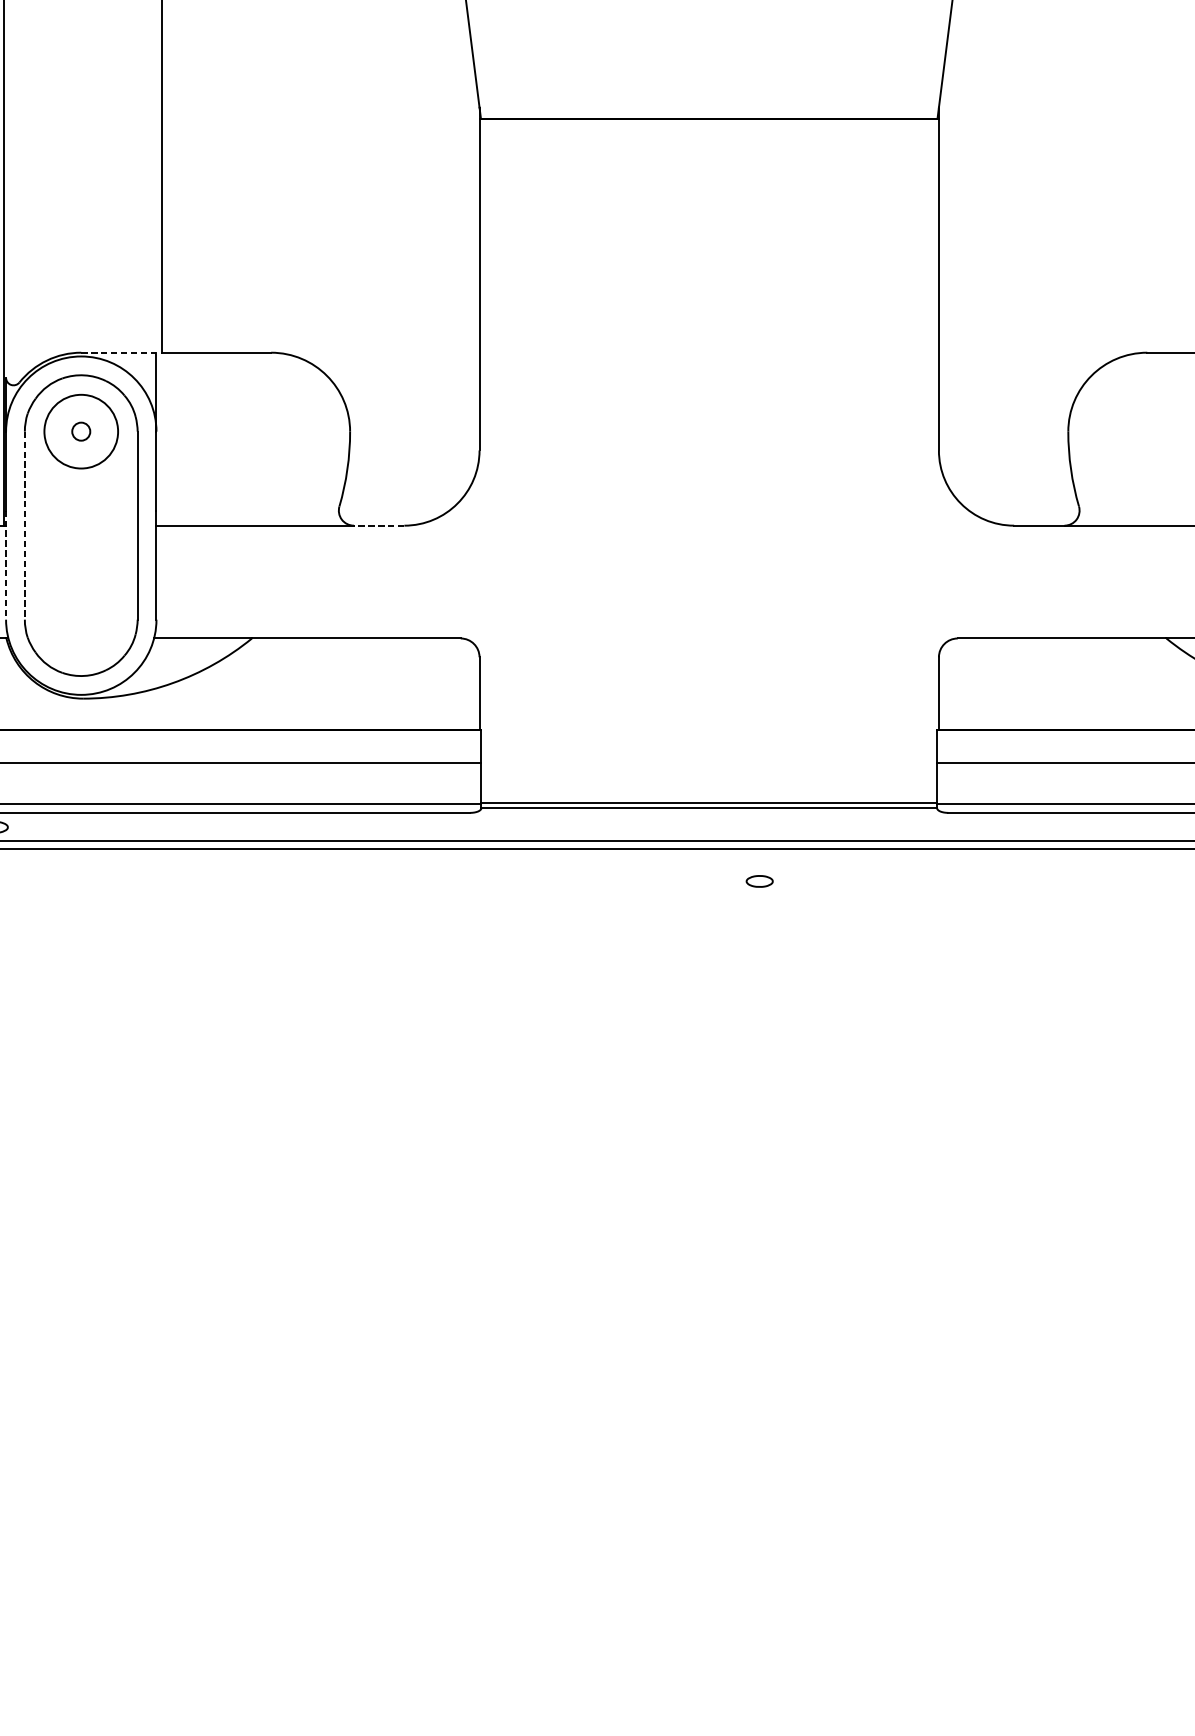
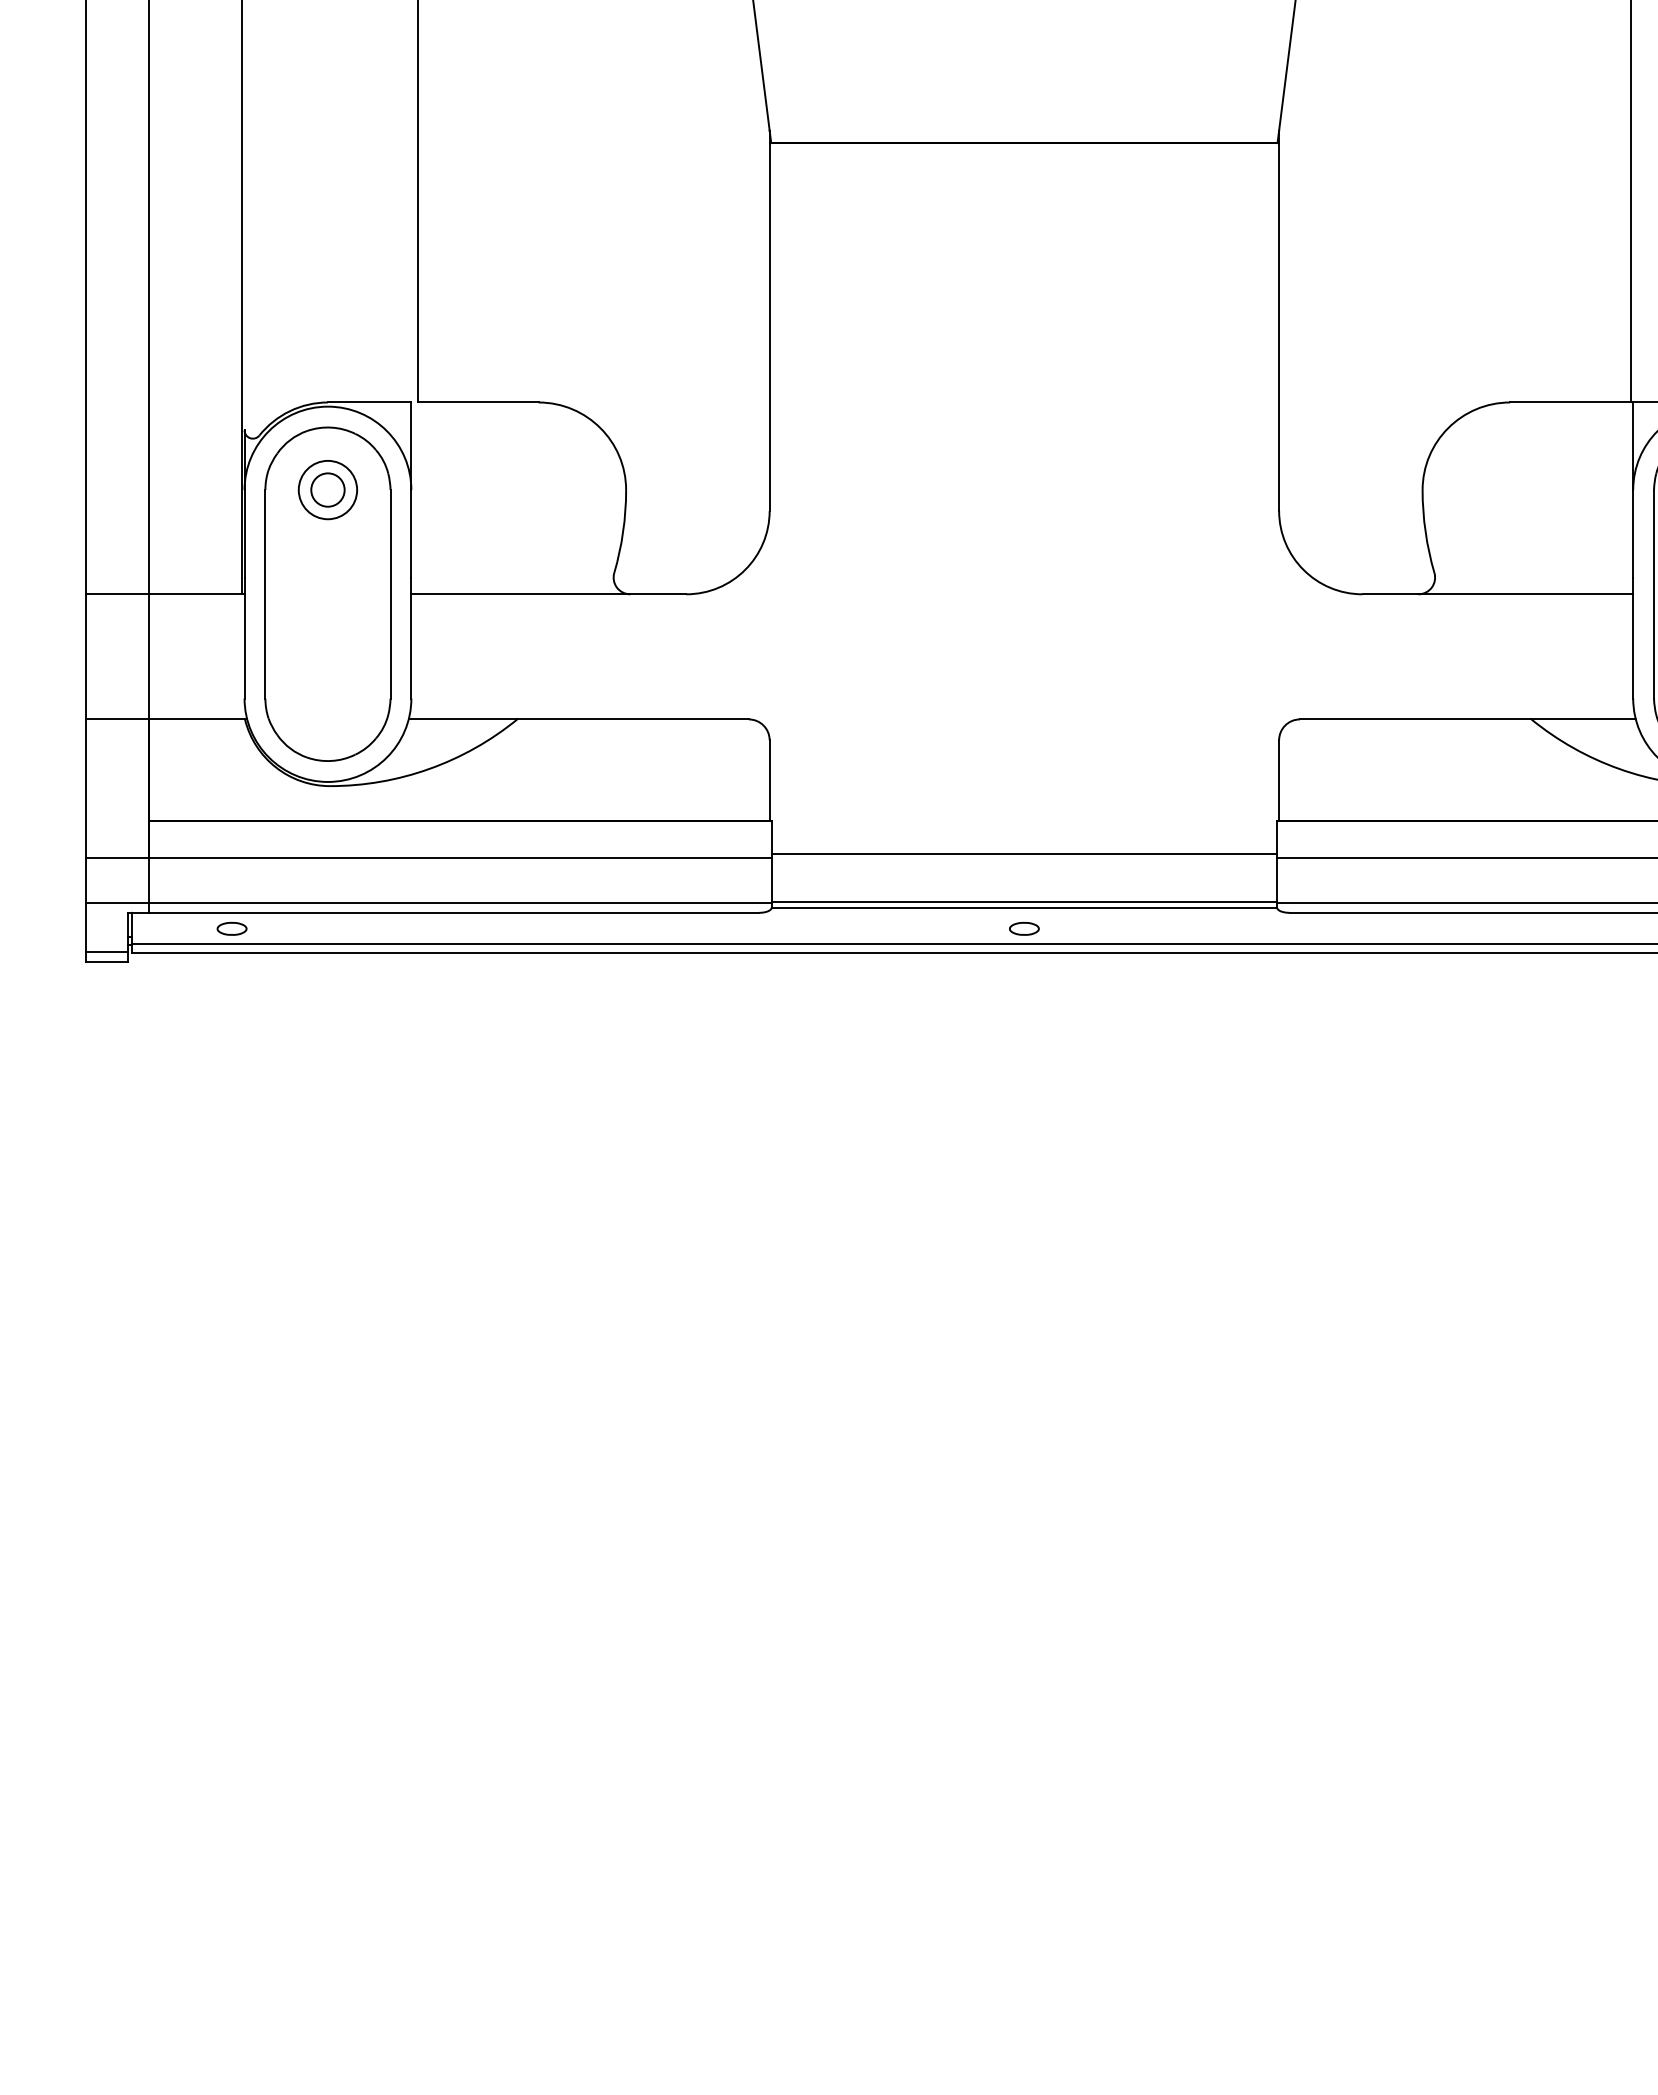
line: (118, 352) -> (369, 402), dashed -> solid
circle: (80, 431) -> (327, 489), size x0.71
circle: (80, 431) -> (327, 489), size x1.67
line: (24, 525) -> (265, 594), dashed -> solid
line: (379, 525) -> (658, 594), dashed -> solid
line: (6, 565) -> (244, 638), dashed -> solid
line: (709, 760) -> (1024, 854), added
part: (759, 881) -> (1024, 928), moved

